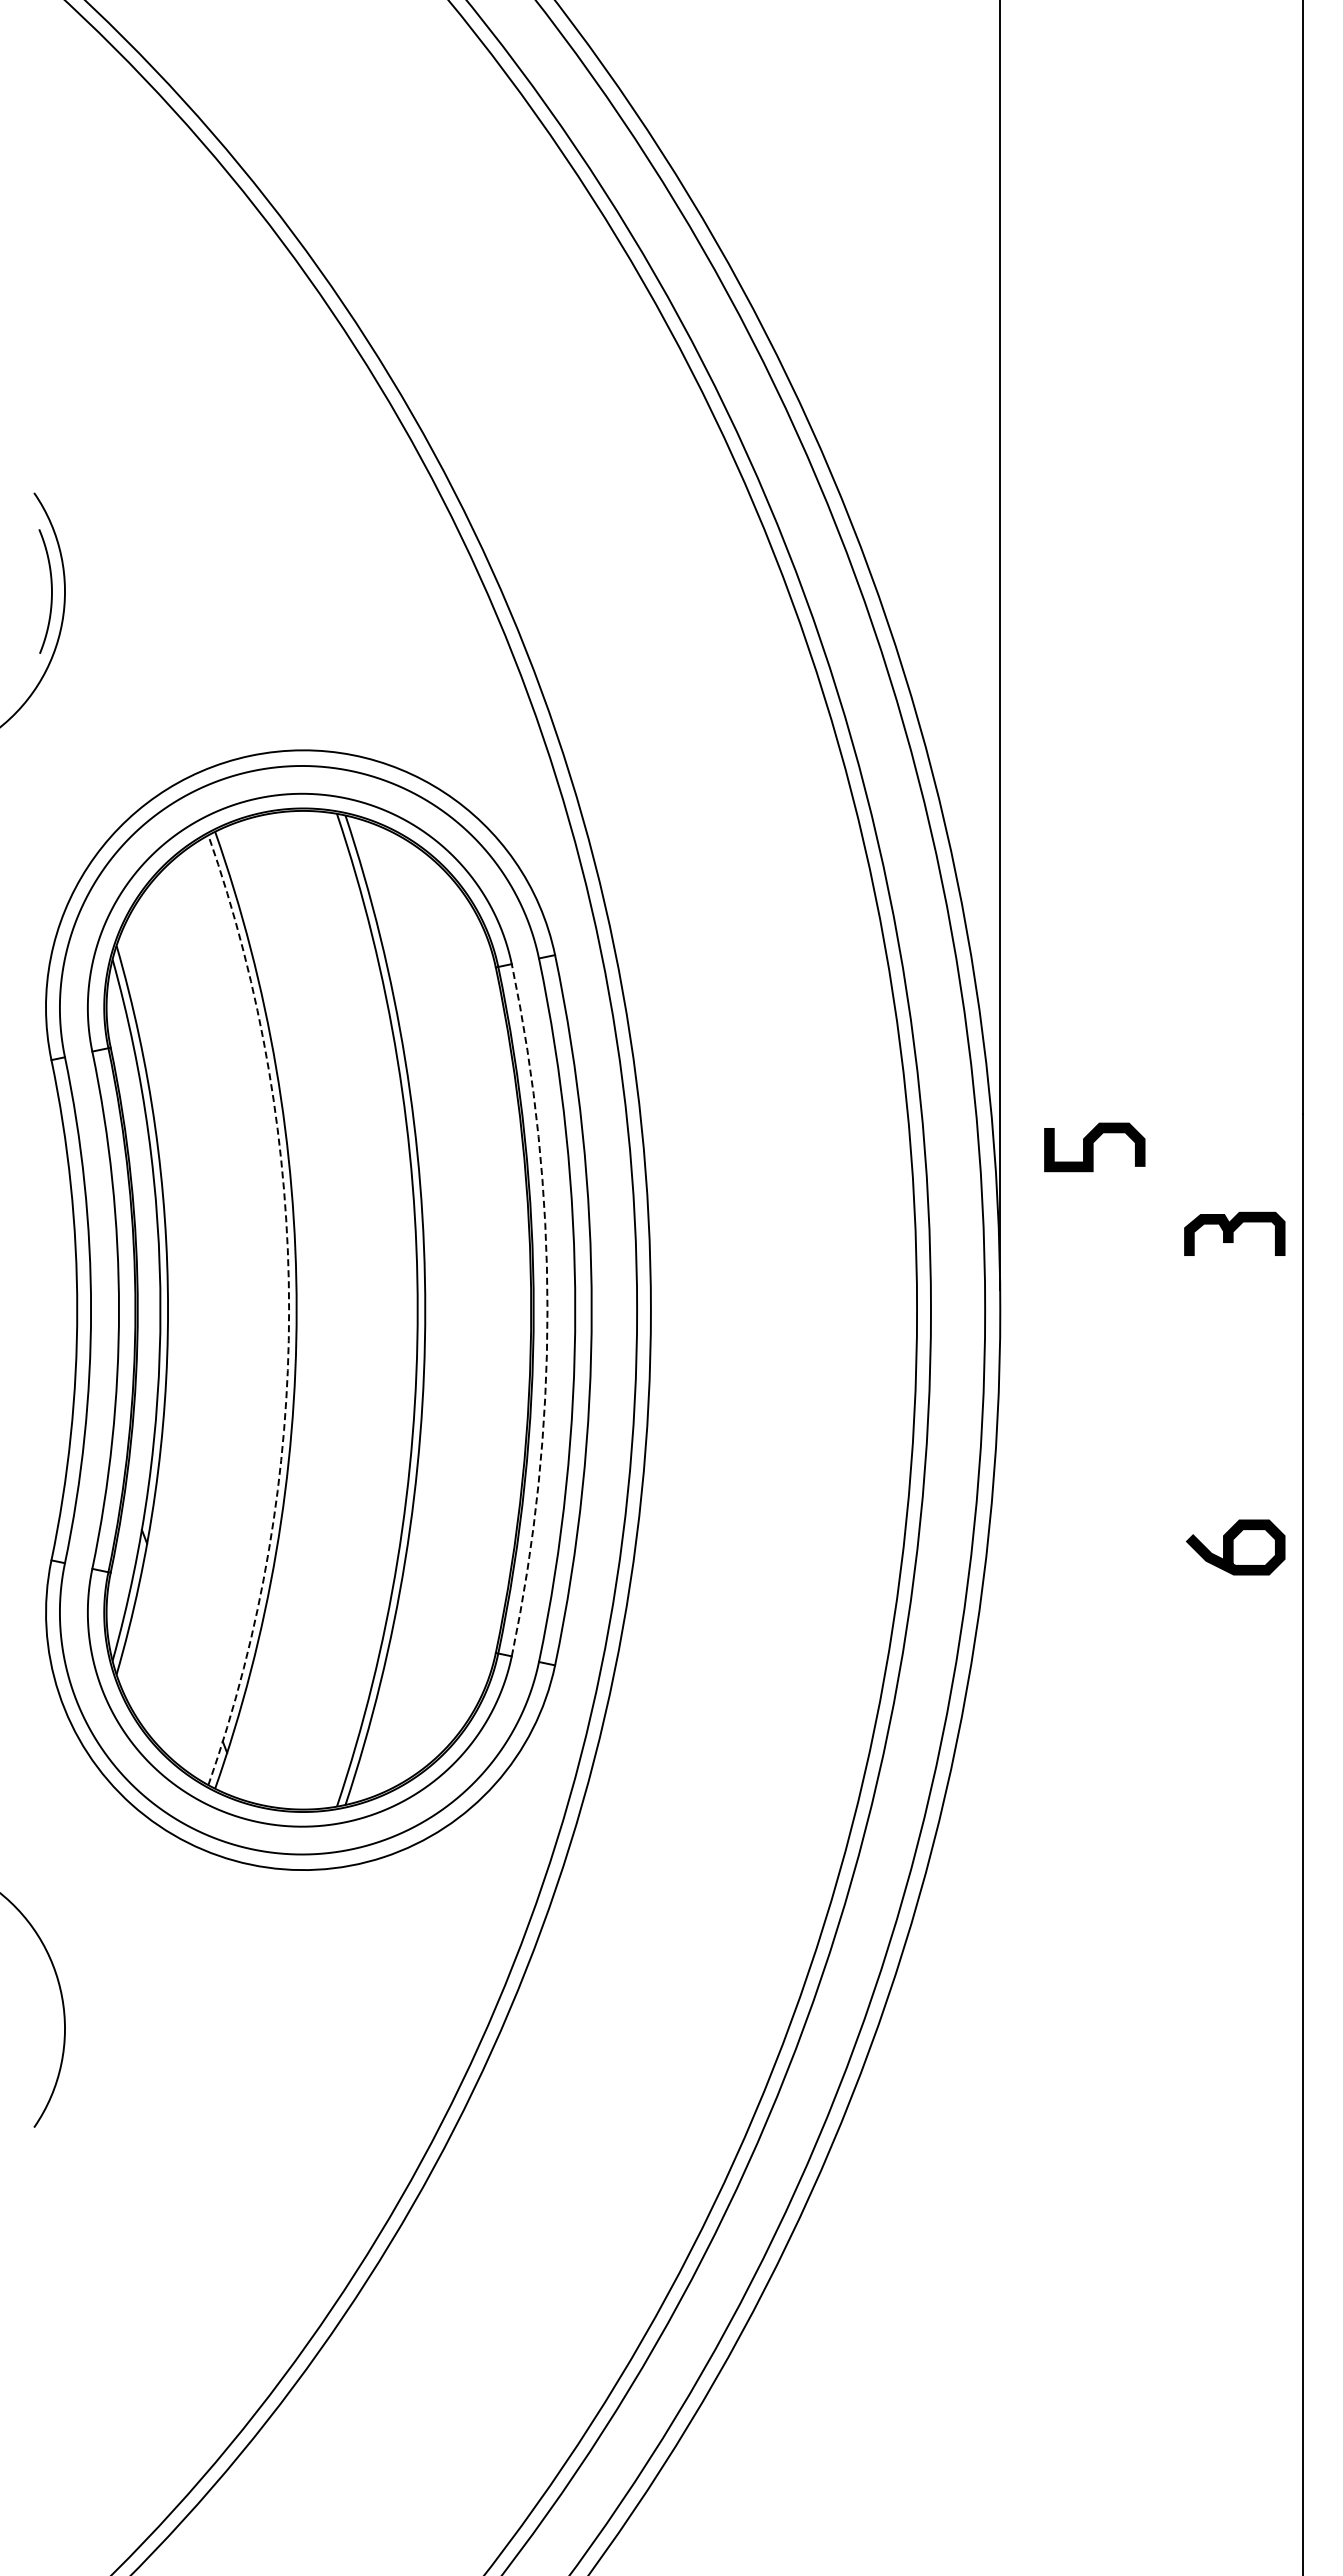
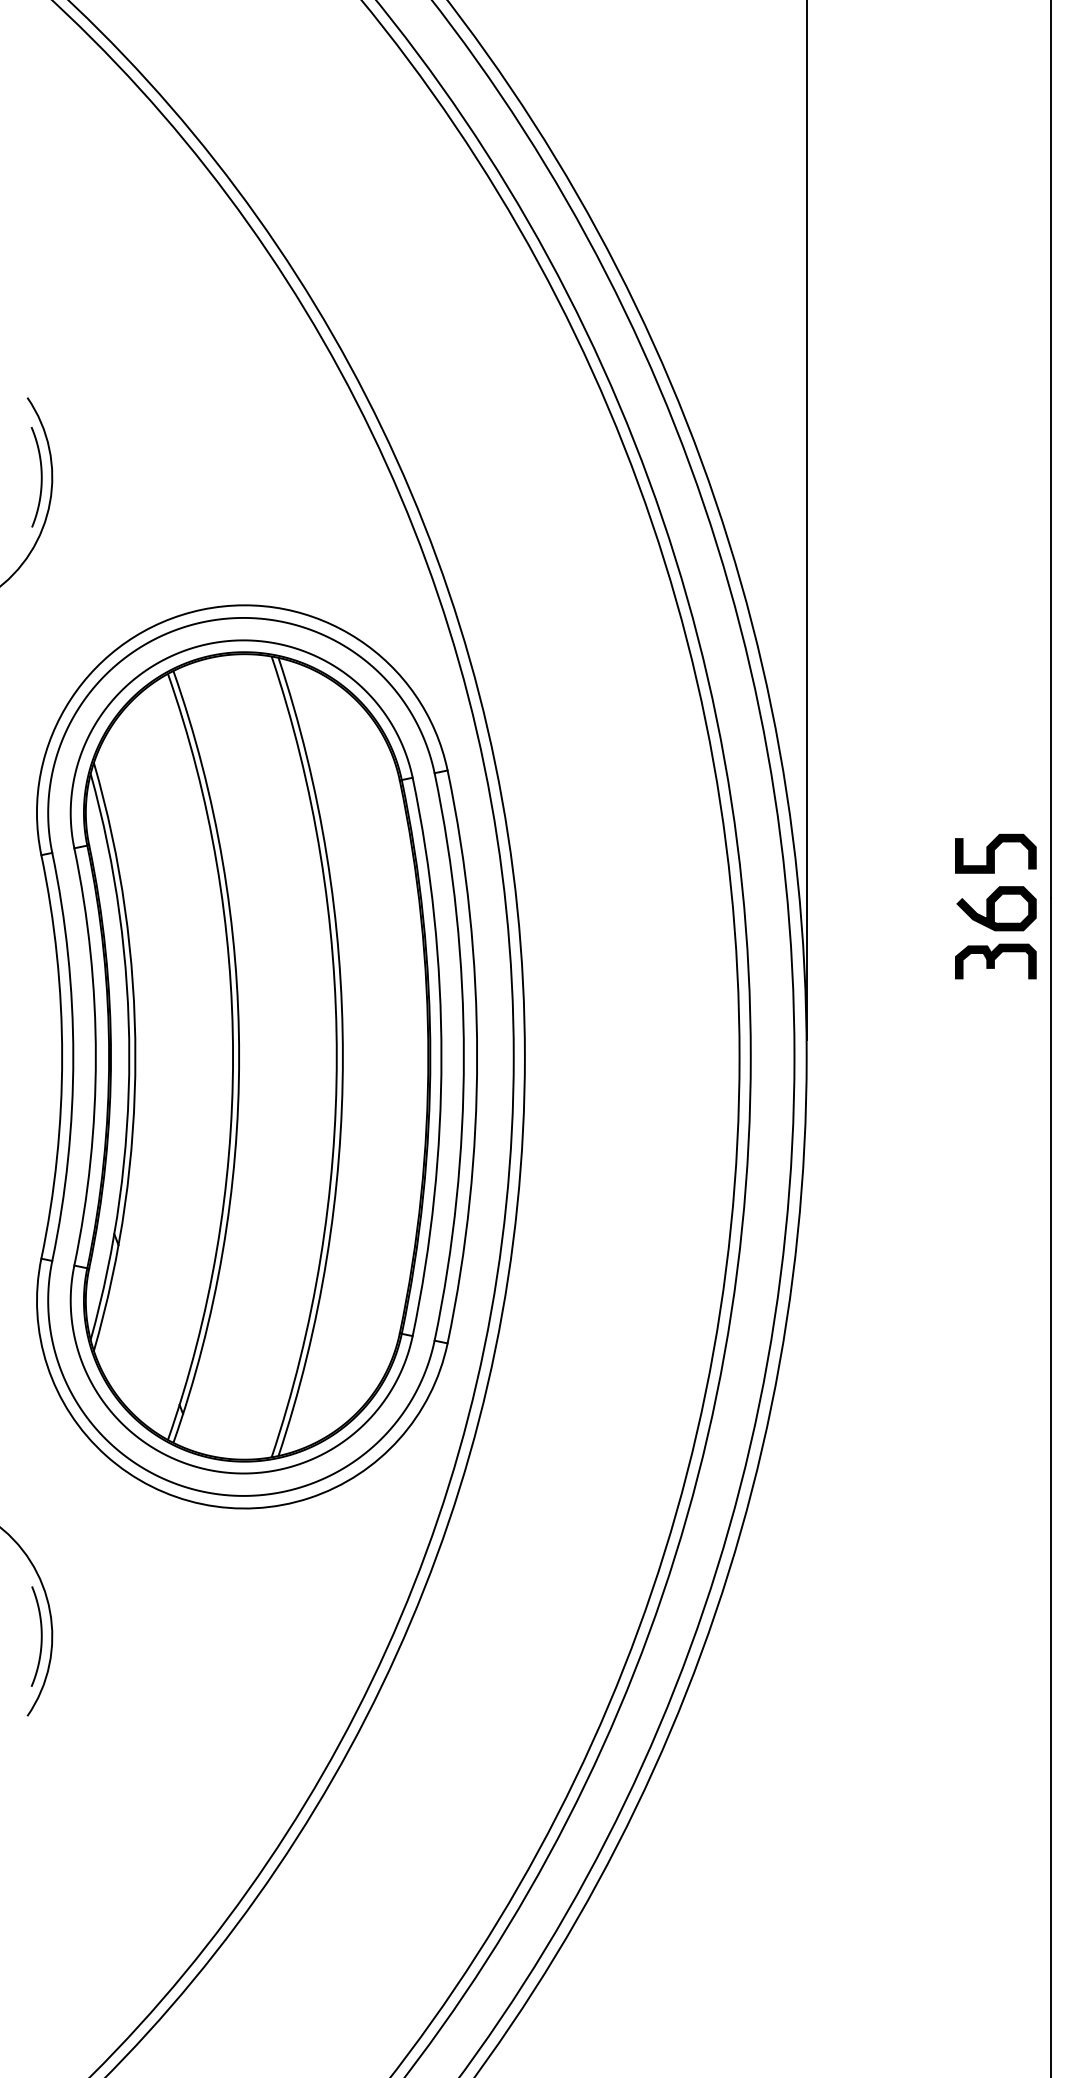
curve: (1093, 1147) -> (994, 853), moved
part: (1234, 1233) -> (995, 961), moved
arc: (289, 1310) -> (233, 1057), dashed -> solid
arc: (547, 1310) -> (441, 1057), dashed -> solid
curve: (1233, 1547) -> (994, 908), moved
curve: (51, 2028) -> (41, 1636), added

